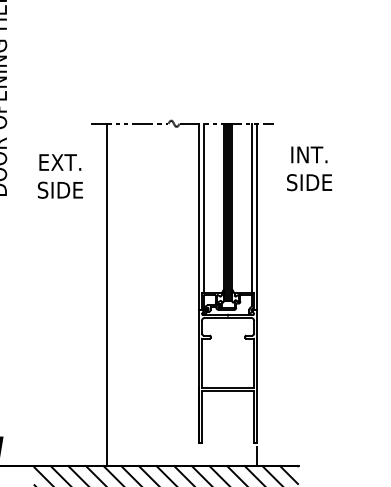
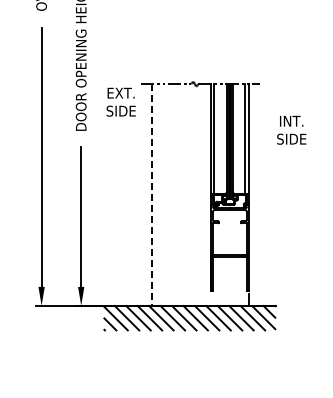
text: (309, 167) -> (291, 129), moved
text: (59, 175) -> (120, 101), moved
line: (107, 294) -> (151, 194), solid -> dashed

